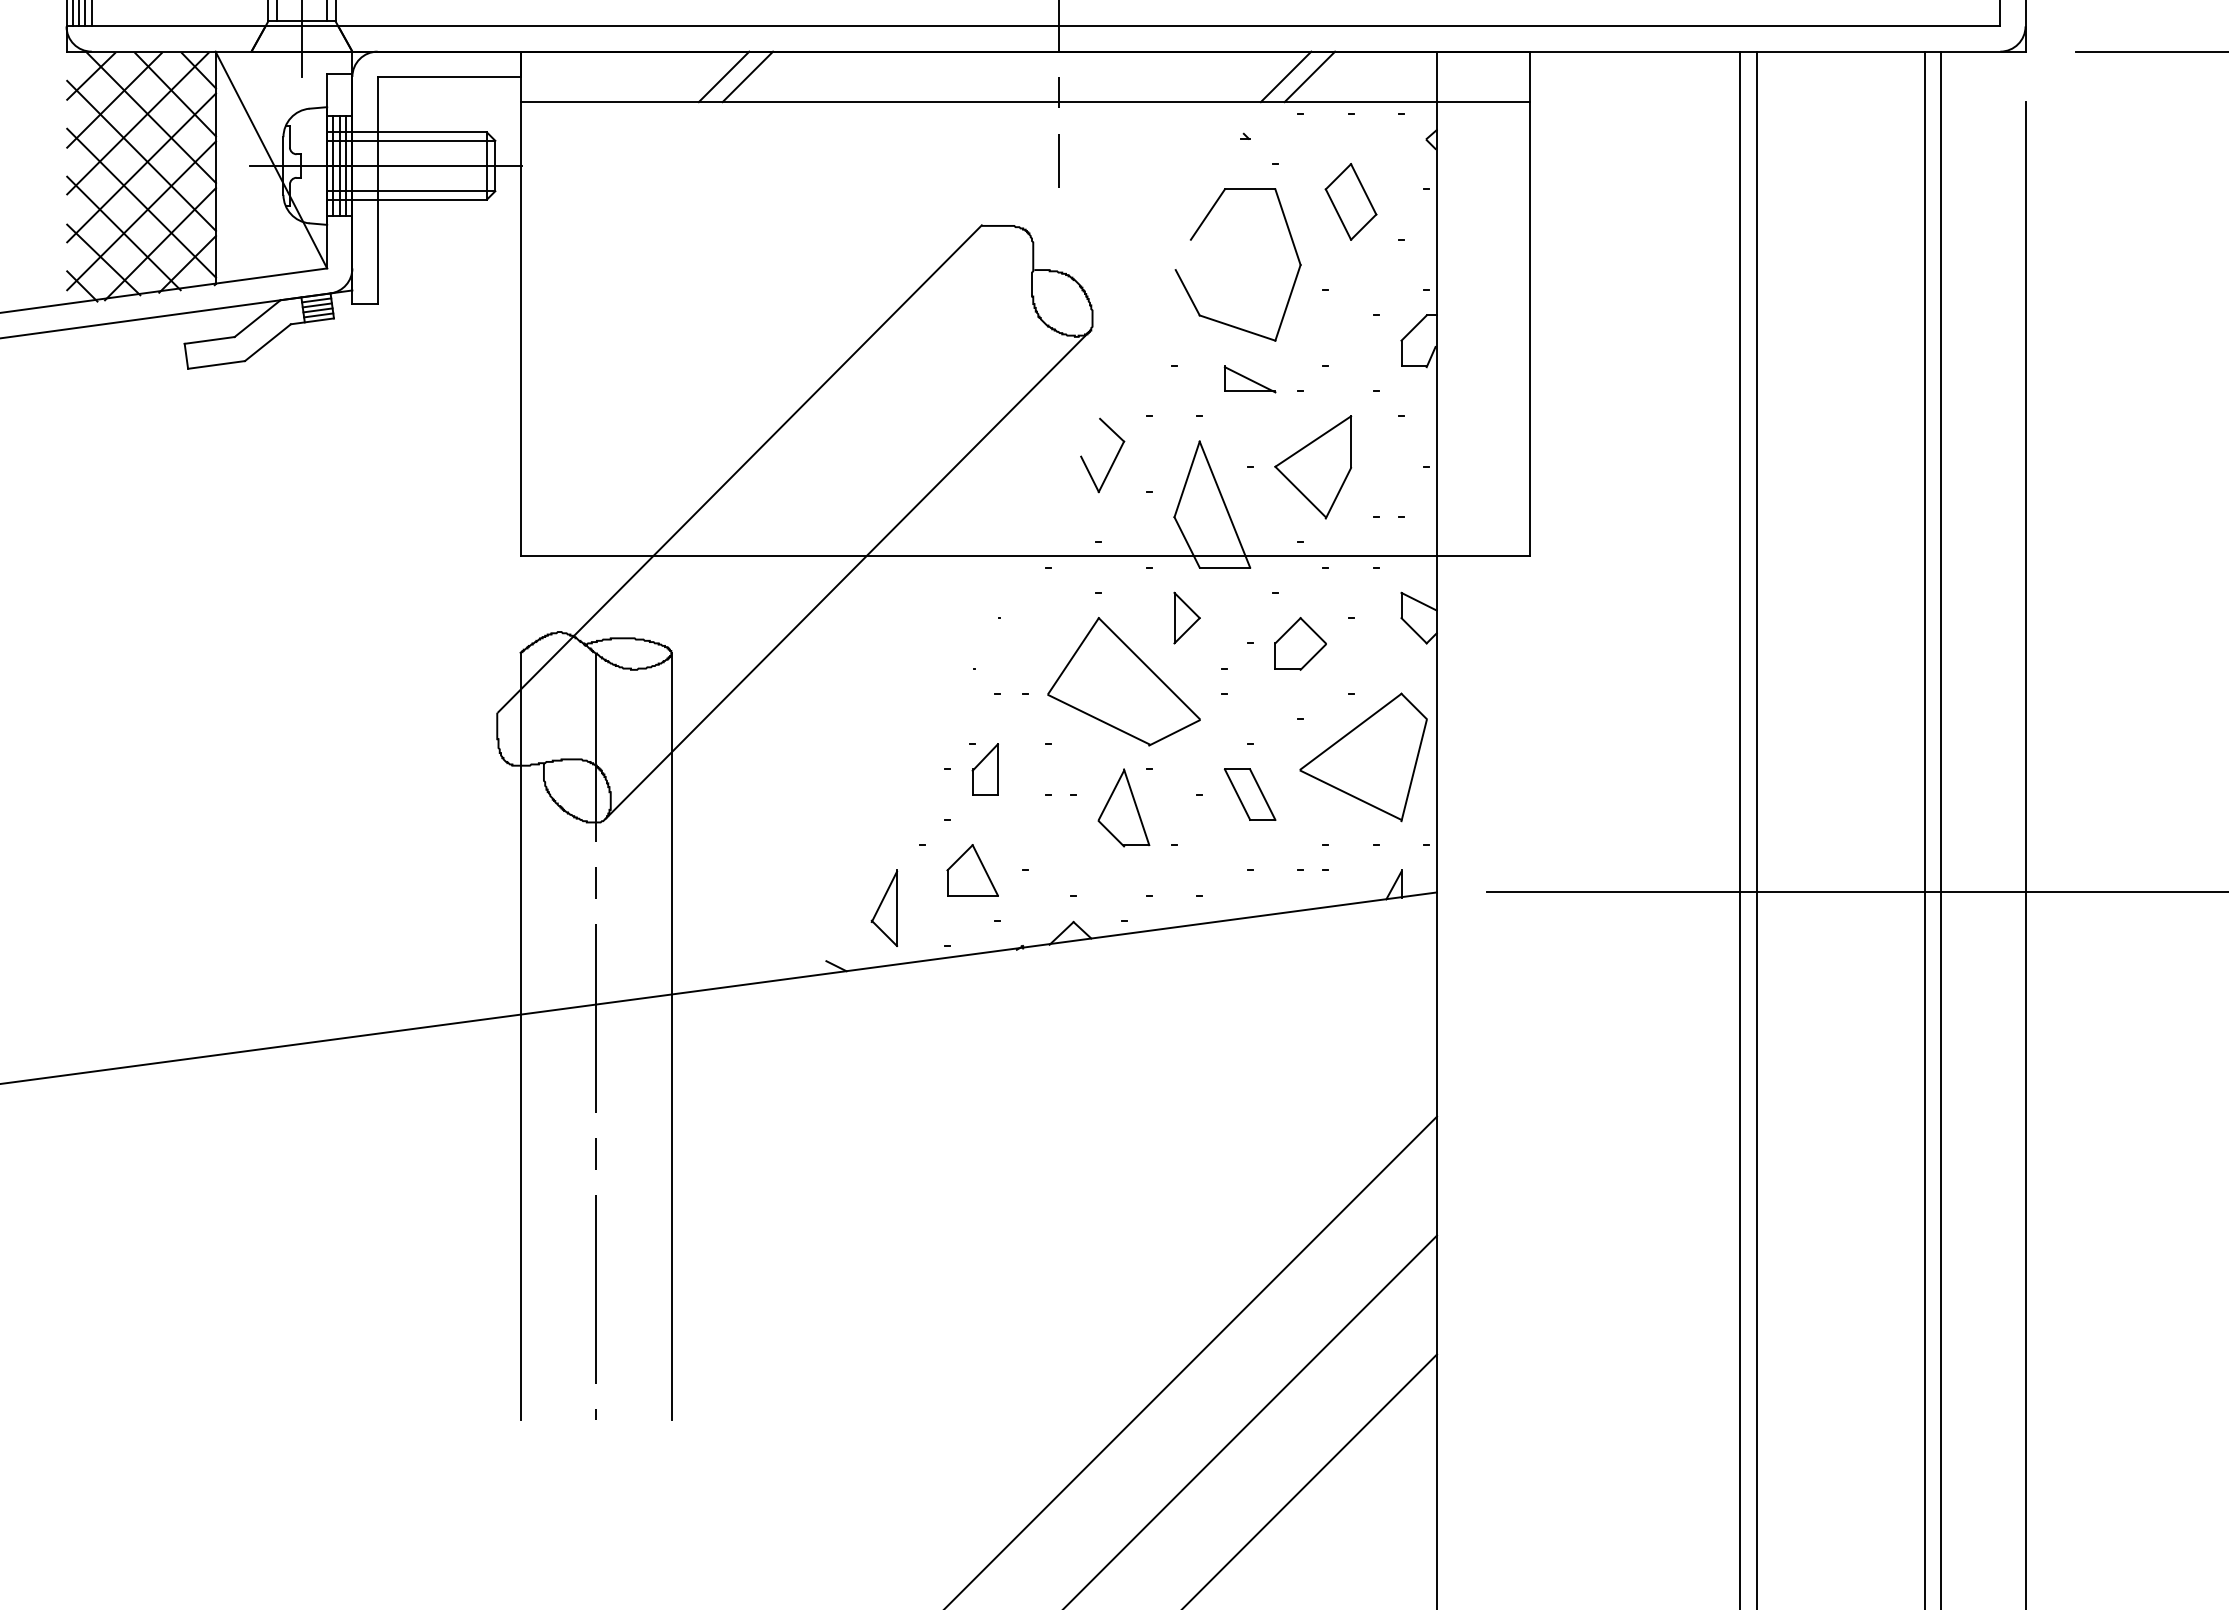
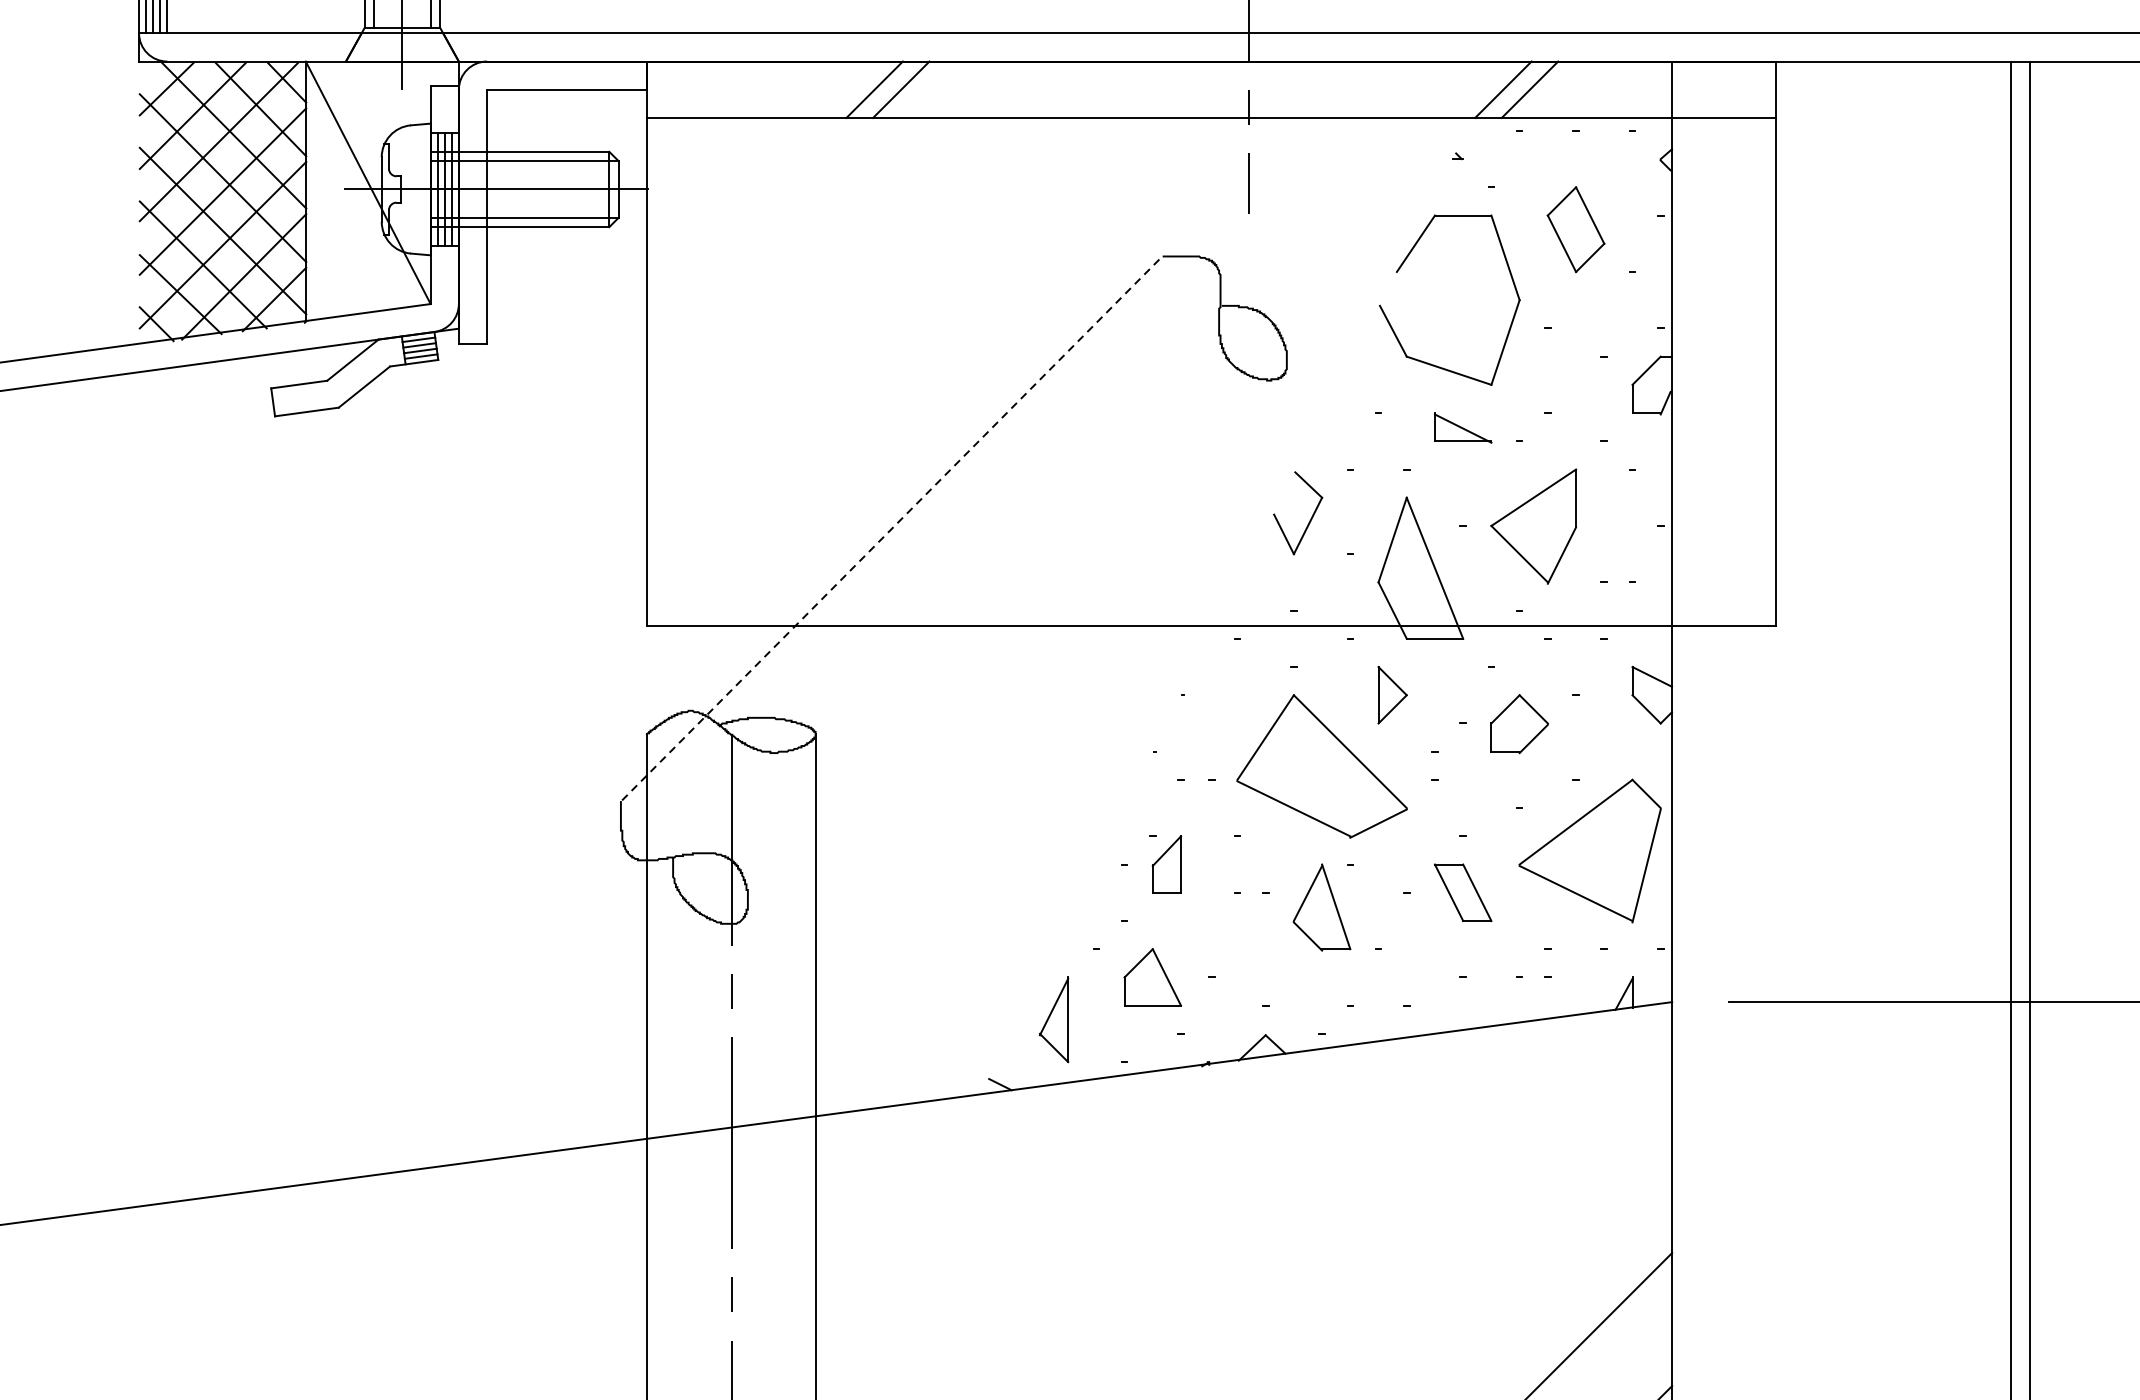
line: (740, 468) -> (893, 527), solid -> dashed
line: (847, 574) -> (1012, 646), removed

